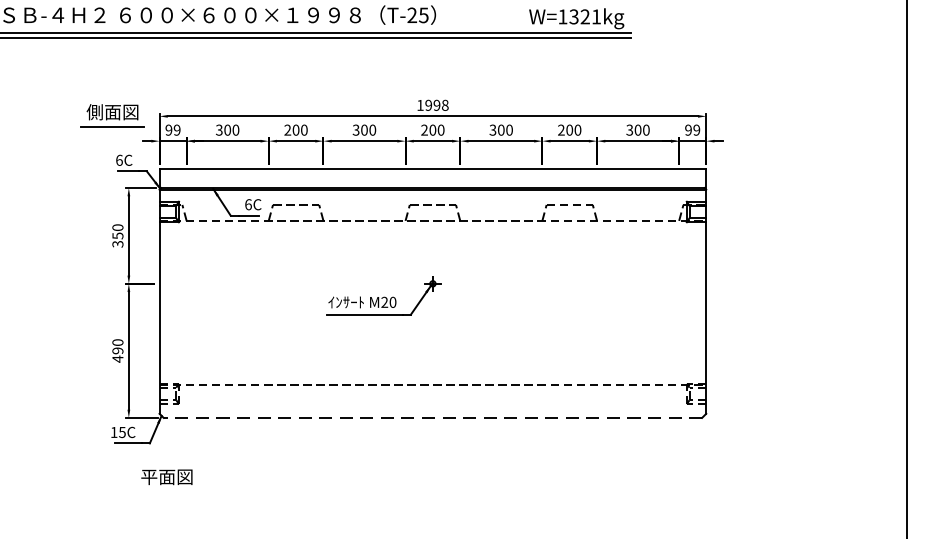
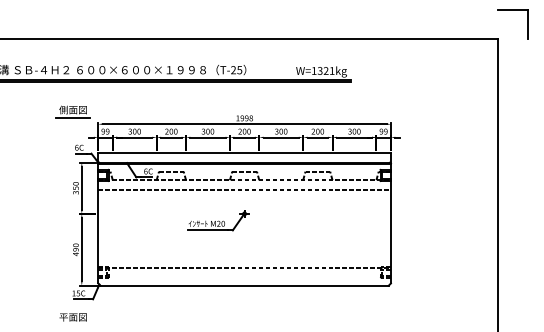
part: (111, 114) -> (72, 111), moved
line: (432, 238) -> (244, 189), added
line: (432, 417) -> (244, 285), dashed -> solid
text: (165, 477) -> (72, 317), moved

